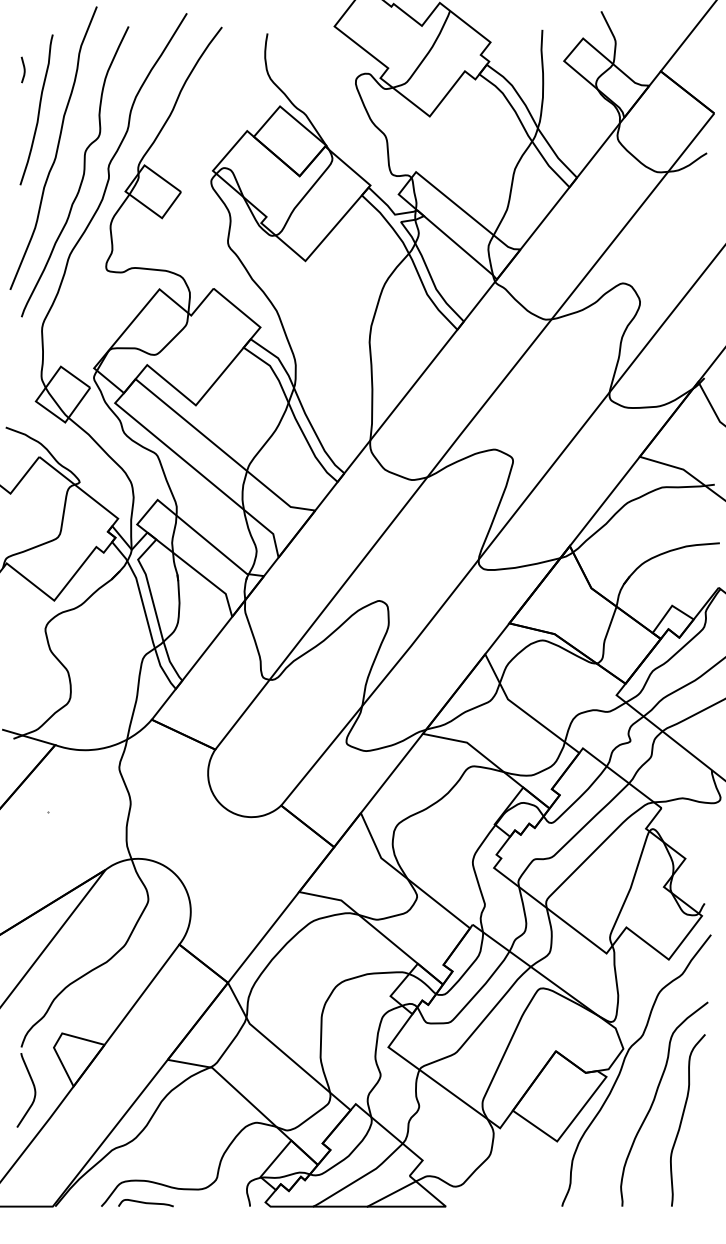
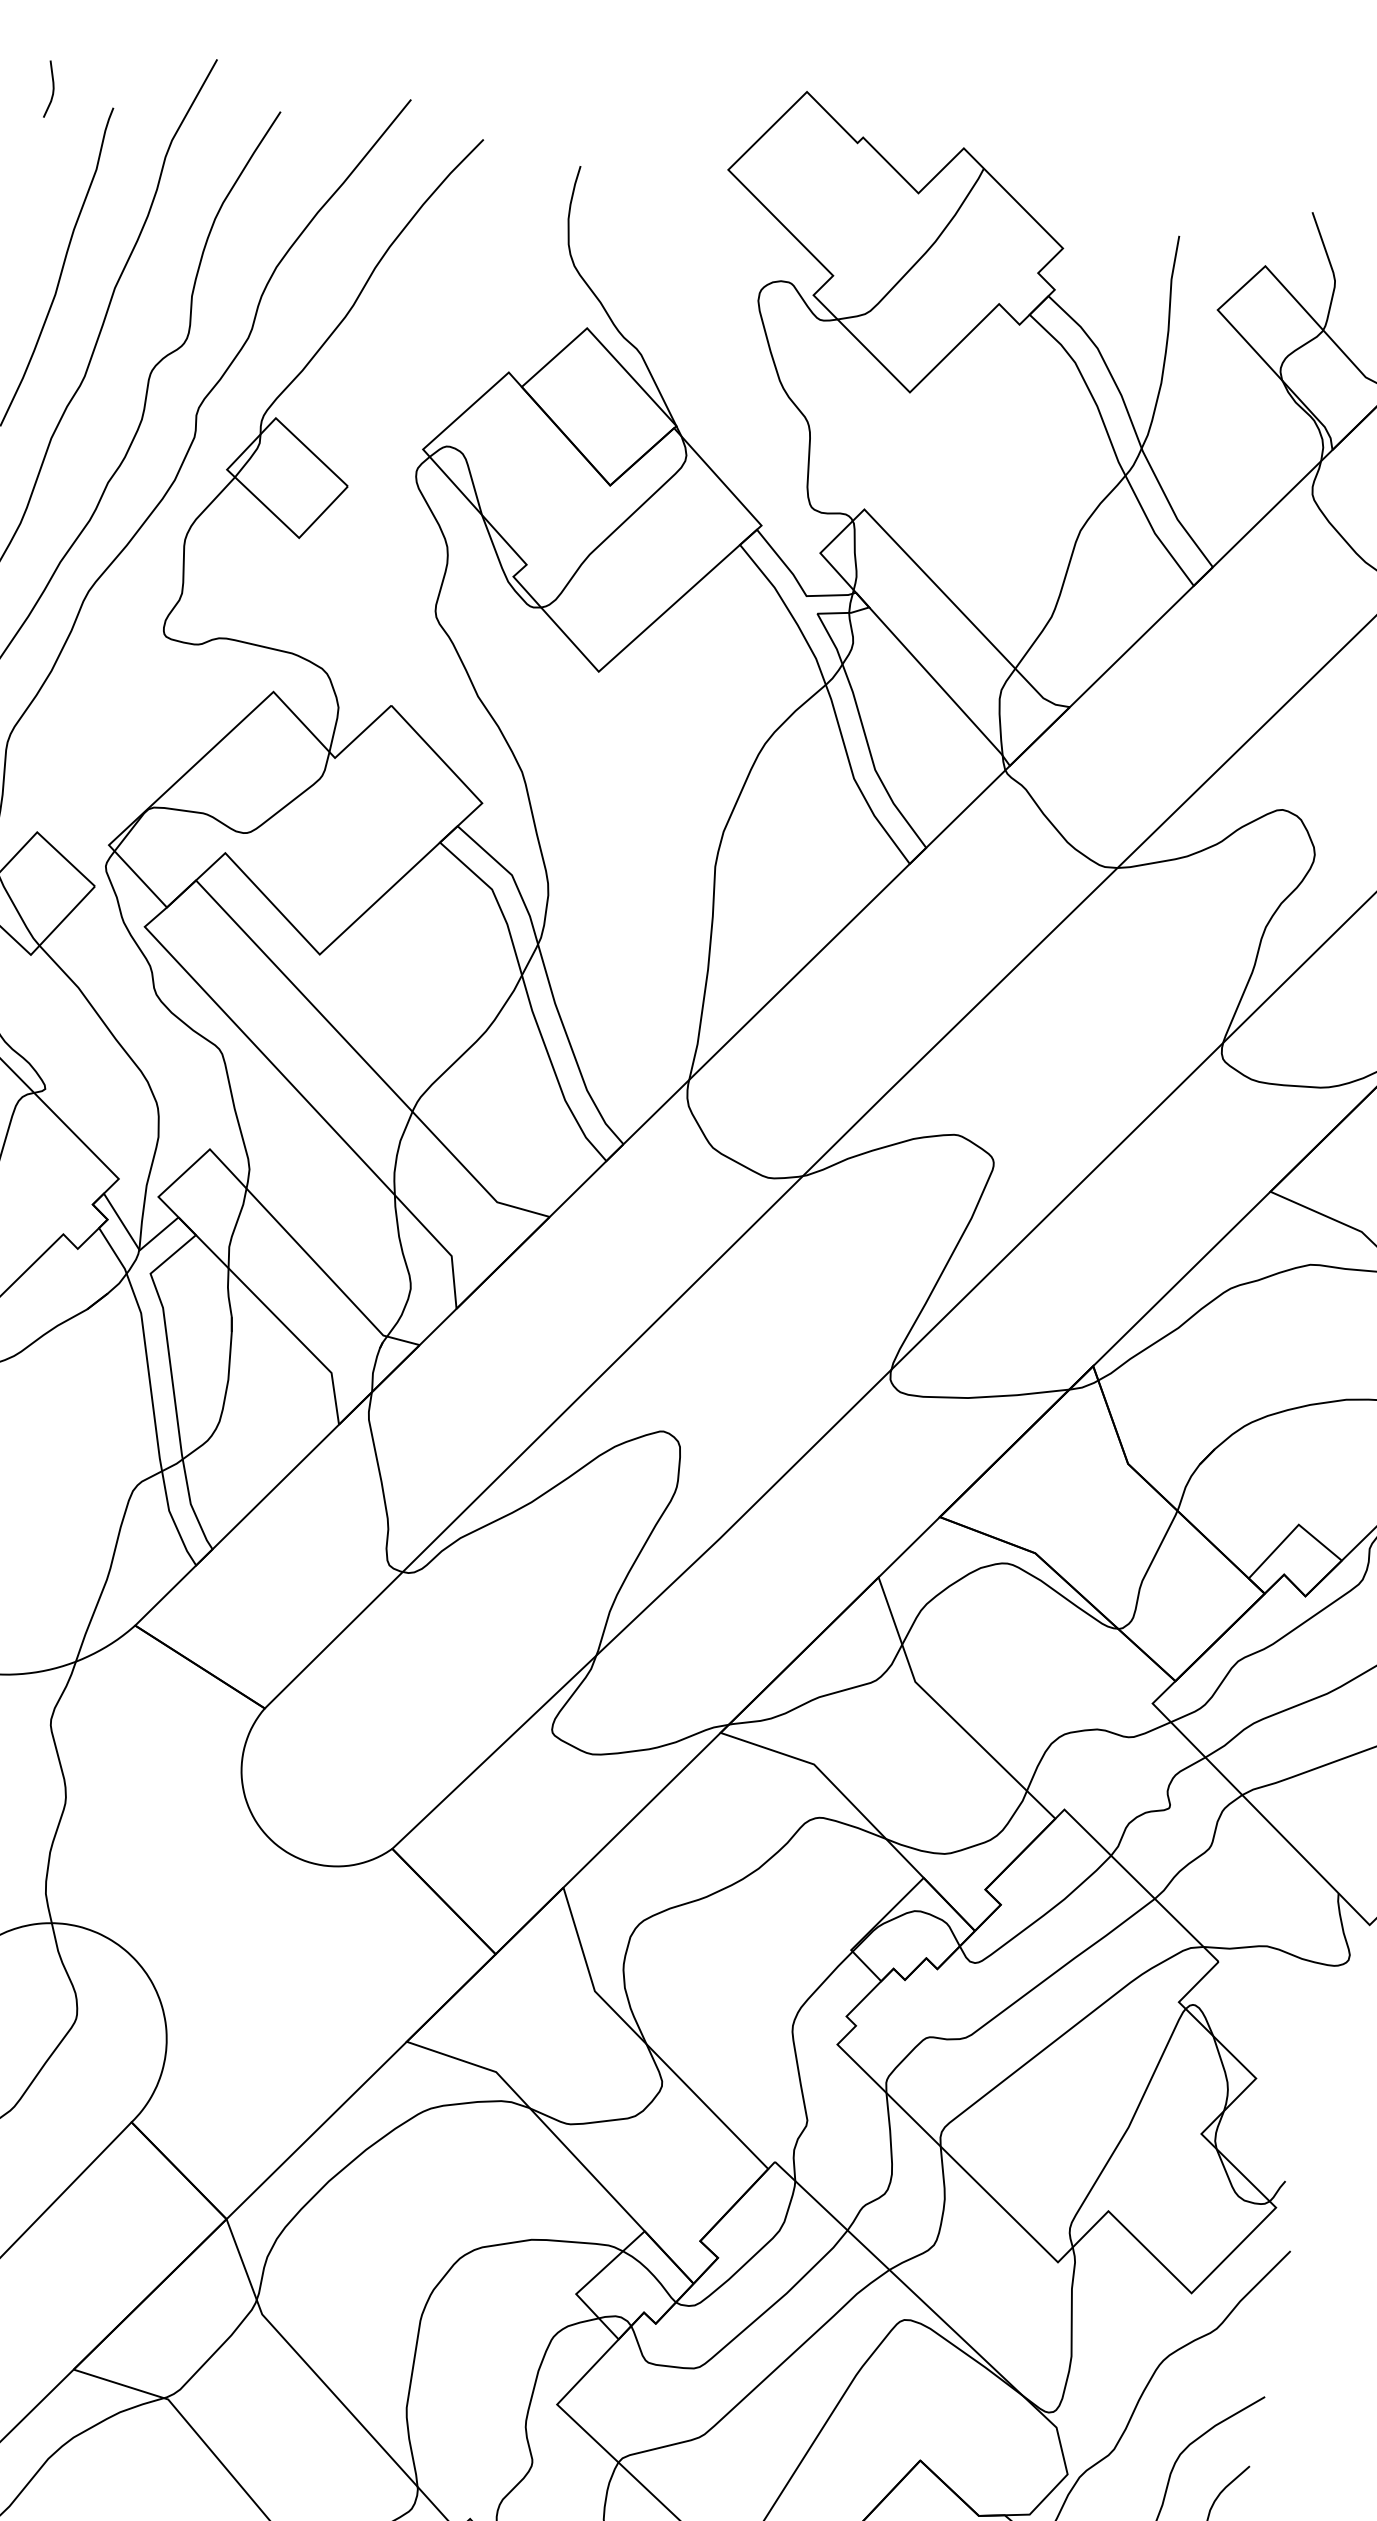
curve: (23, 69) -> (51, 88), moved

